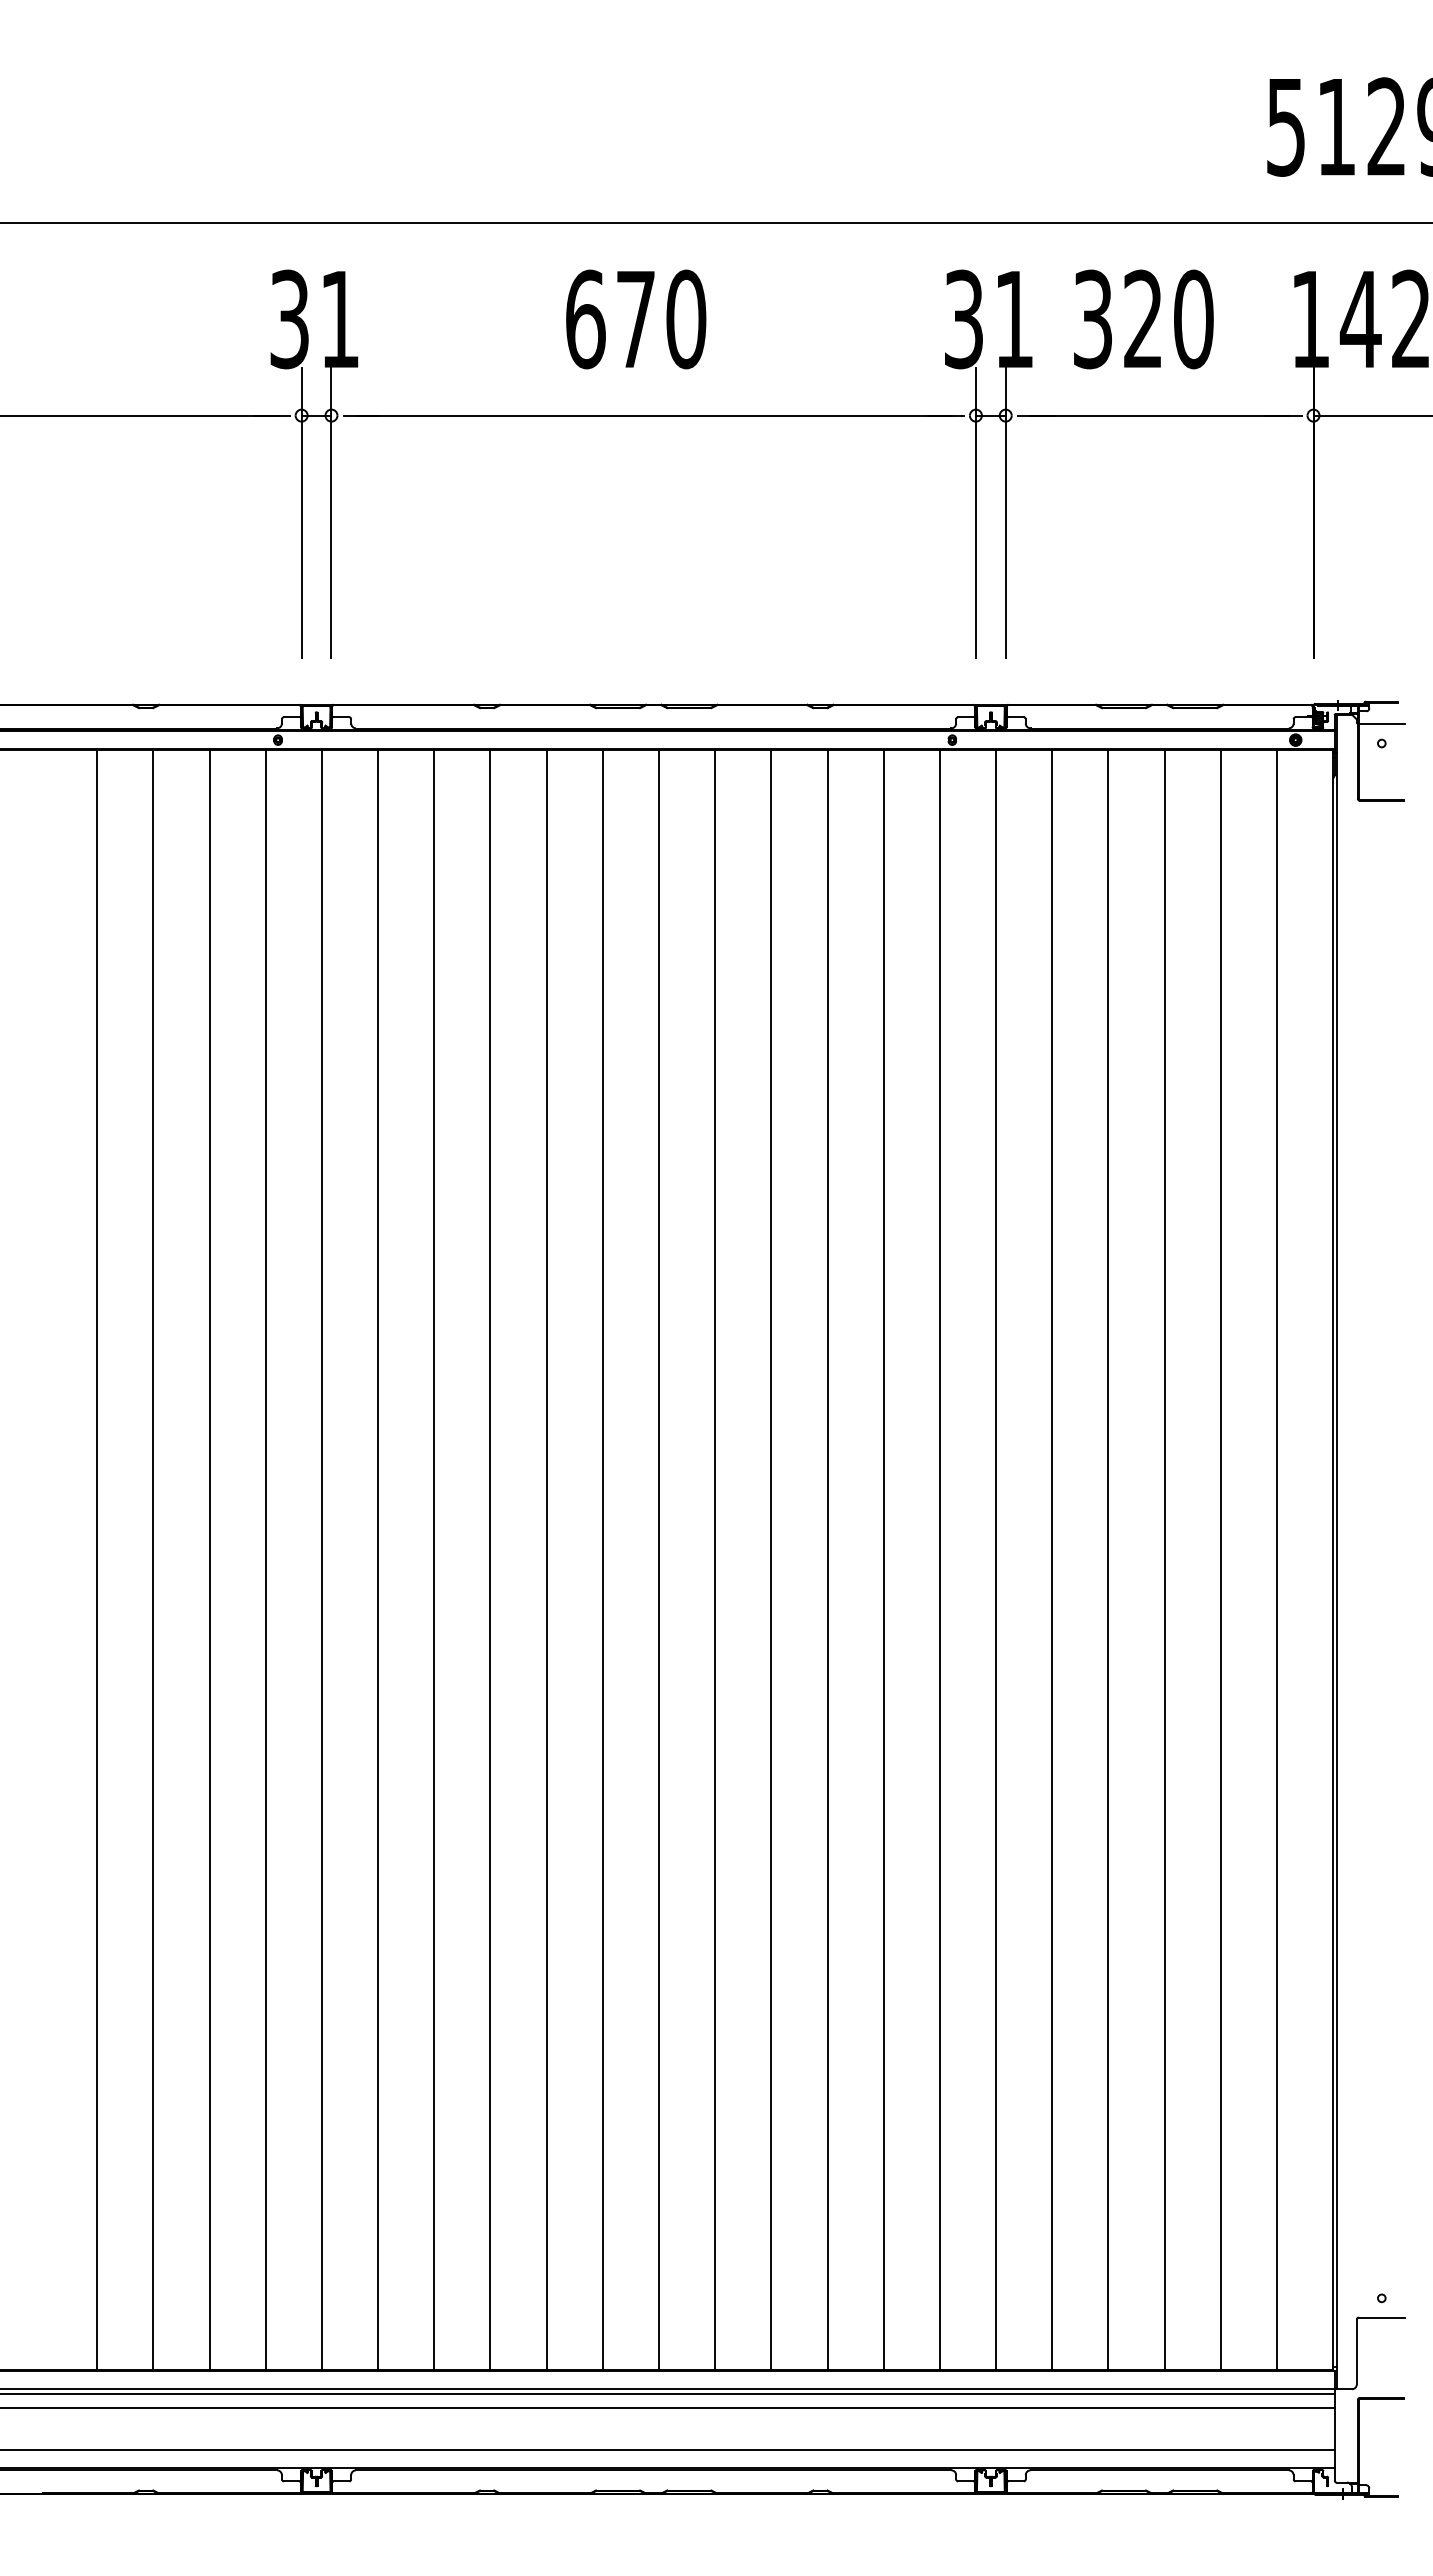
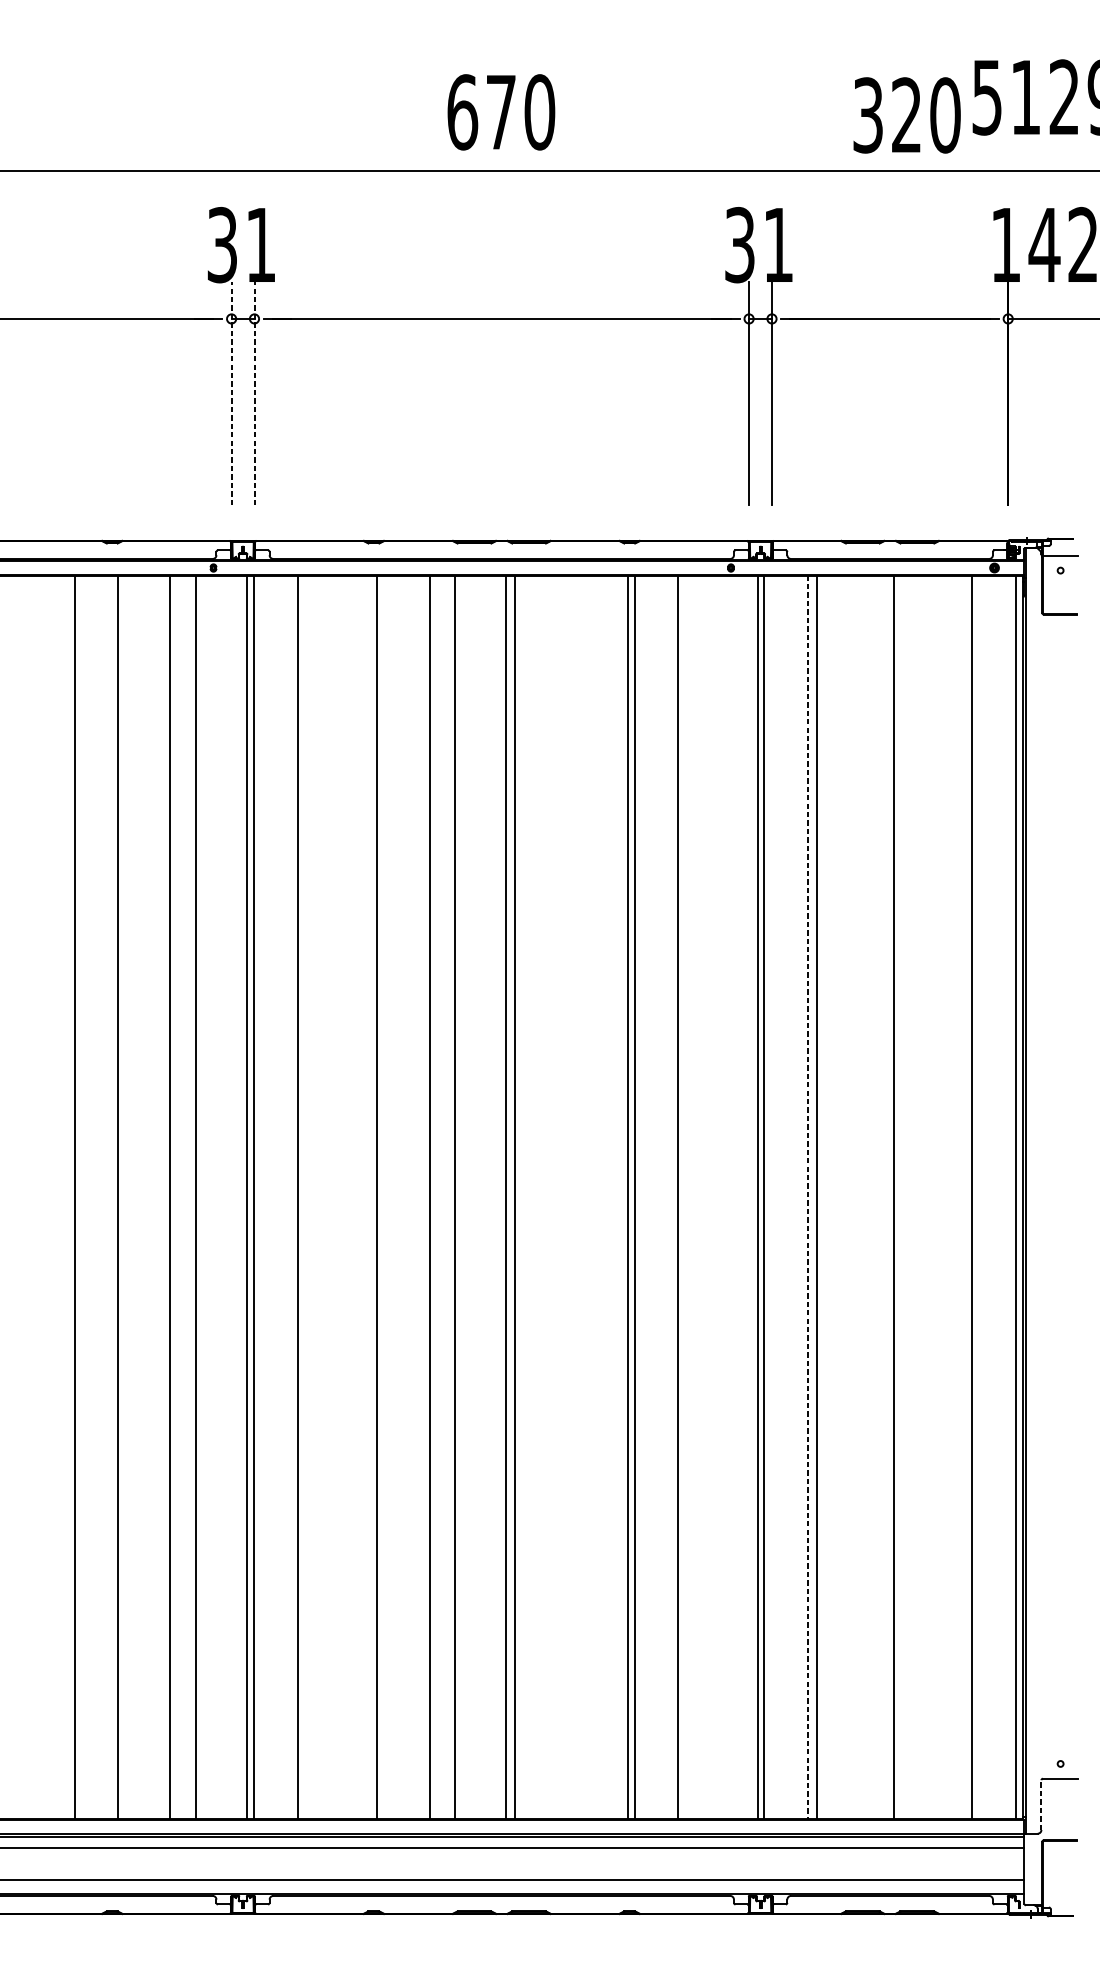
text: (636, 319) -> (501, 112), moved
text: (1143, 319) -> (906, 115), moved
line: (301, 512) -> (231, 393), solid -> dashed
line: (331, 512) -> (254, 393), solid -> dashed
line: (209, 1559) -> (196, 1196), moved
line: (265, 1559) -> (170, 1196), moved
line: (377, 1559) -> (253, 1196), moved
line: (434, 1559) -> (298, 1196), moved
line: (546, 1559) -> (454, 1196), moved
line: (603, 1559) -> (430, 1196), moved
line: (715, 1559) -> (515, 1196), moved
line: (771, 1559) -> (628, 1196), moved
line: (940, 1559) -> (757, 1196), moved
line: (1108, 1559) -> (817, 1196), moved
line: (1221, 1559) -> (972, 1196), moved
line: (1277, 1559) -> (1015, 1196), moved
line: (1052, 1560) -> (807, 1197), solid -> dashed
line: (1356, 2351) -> (1041, 1804), solid -> dashed

